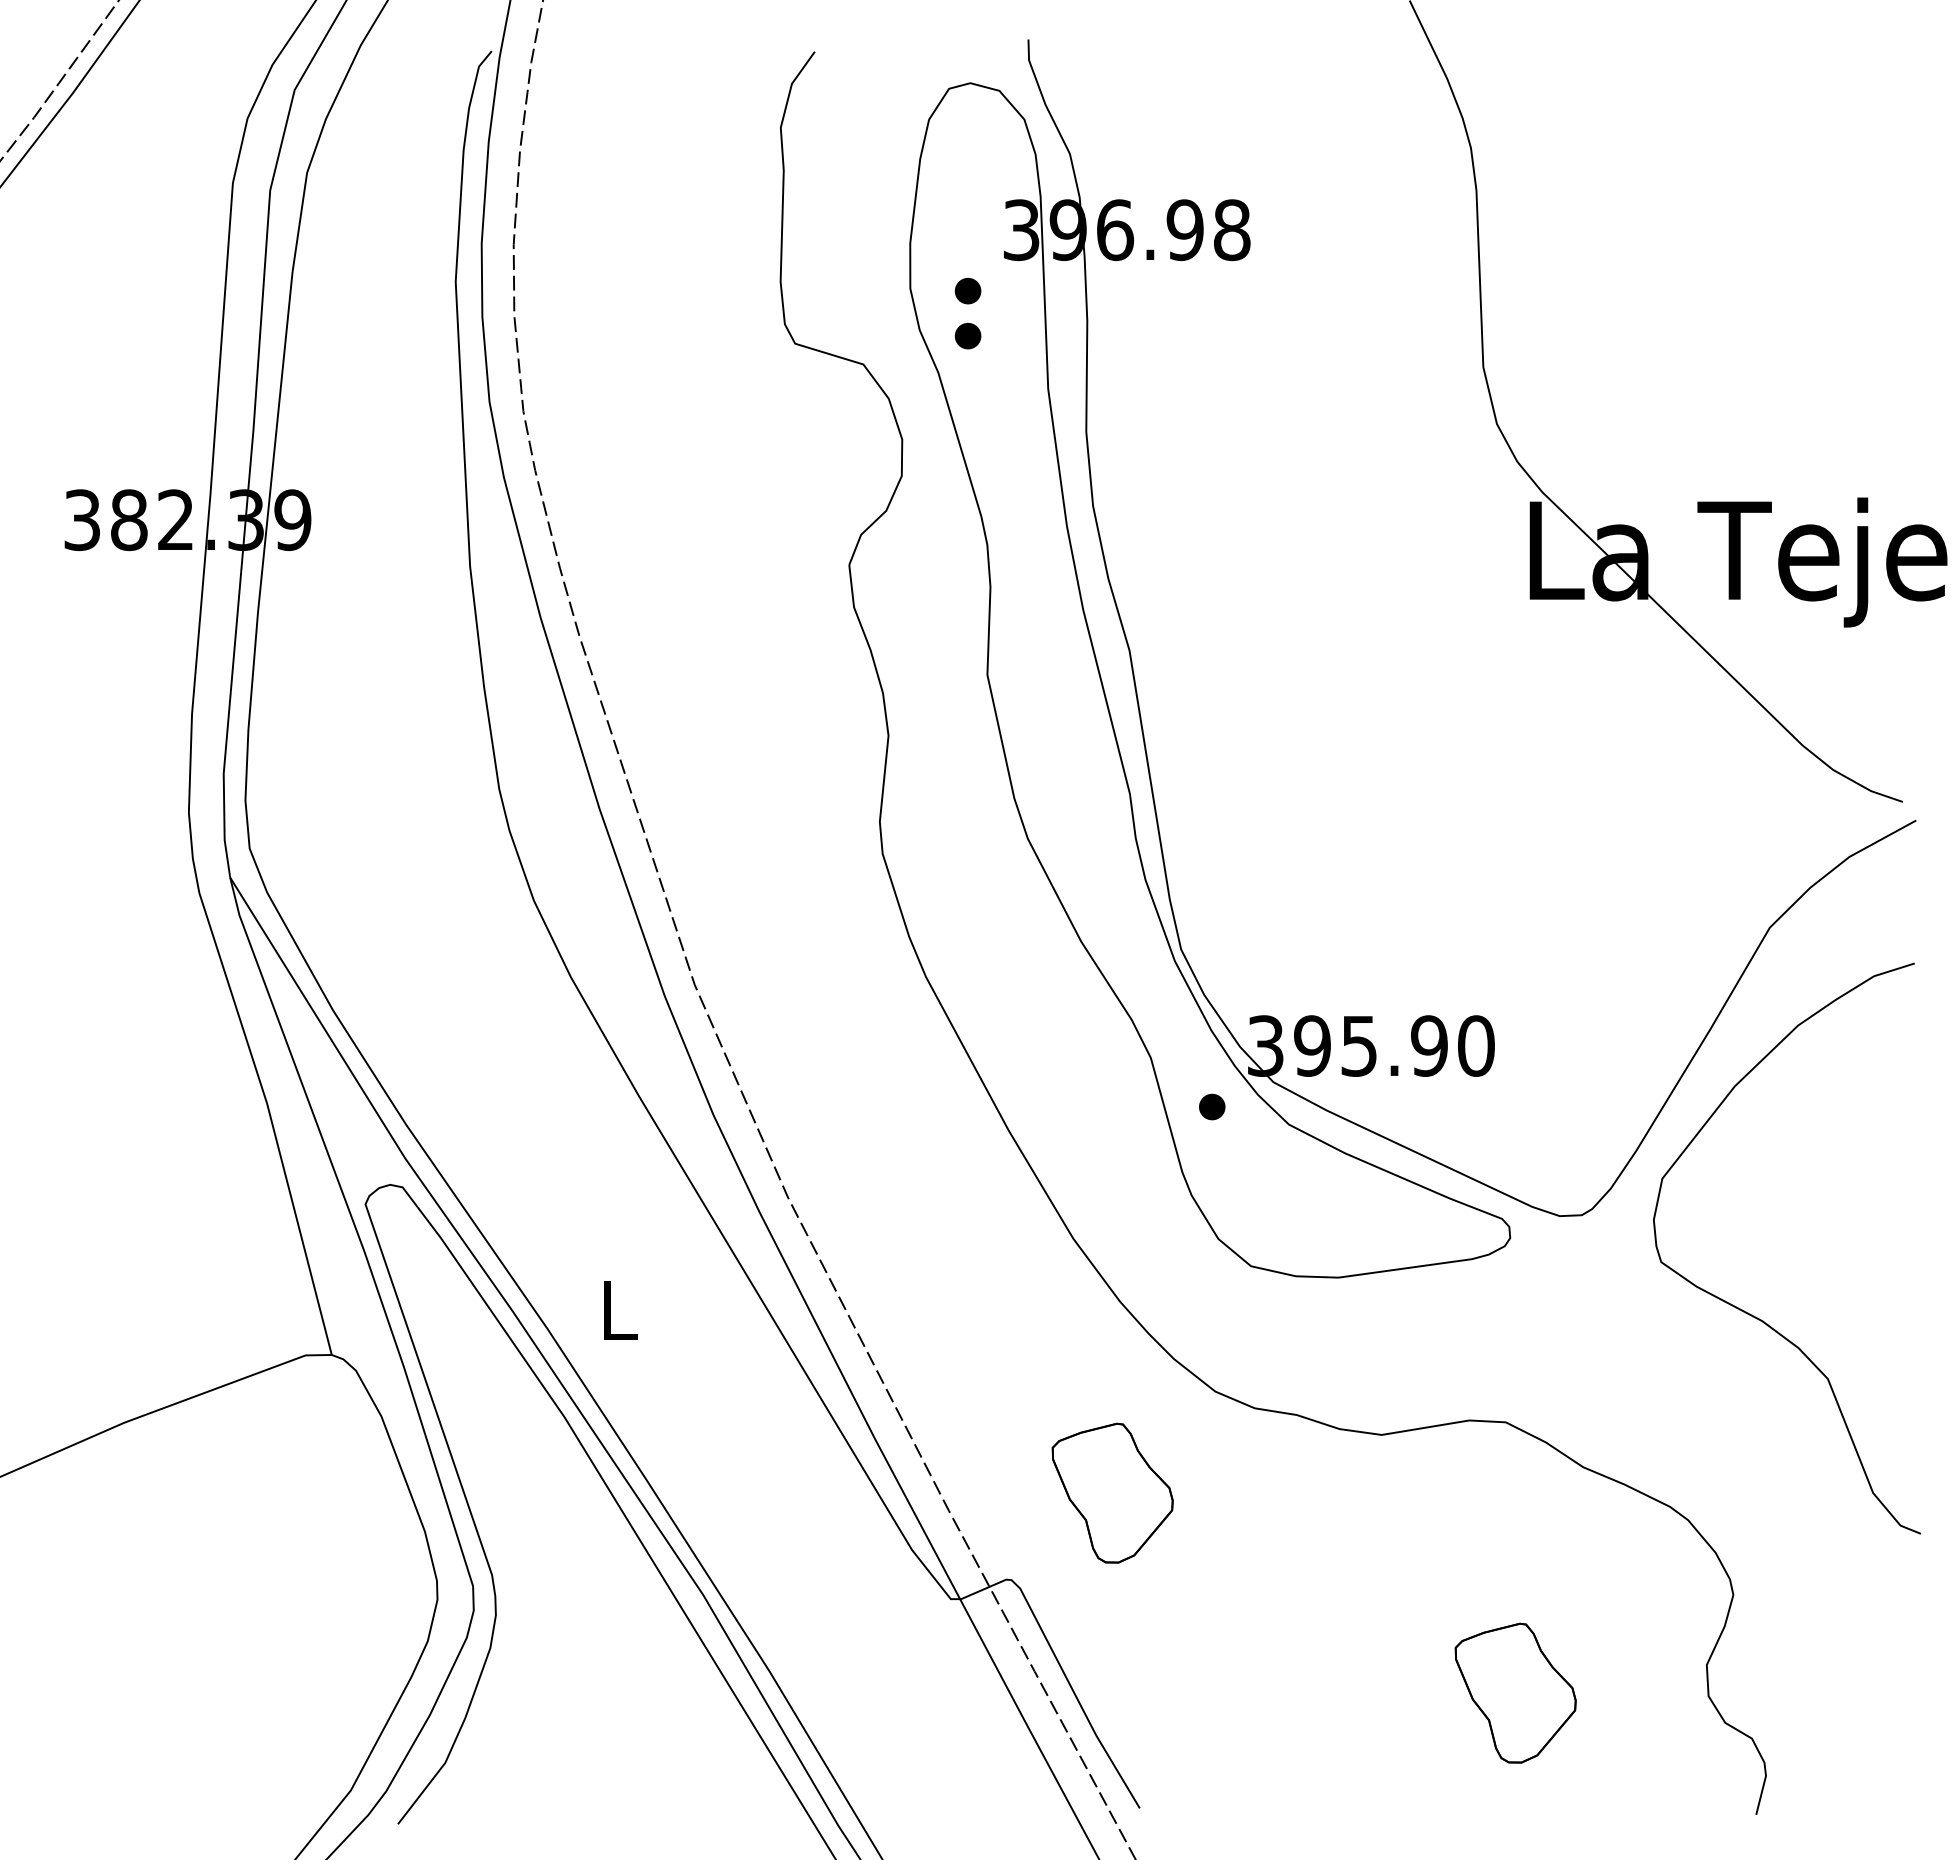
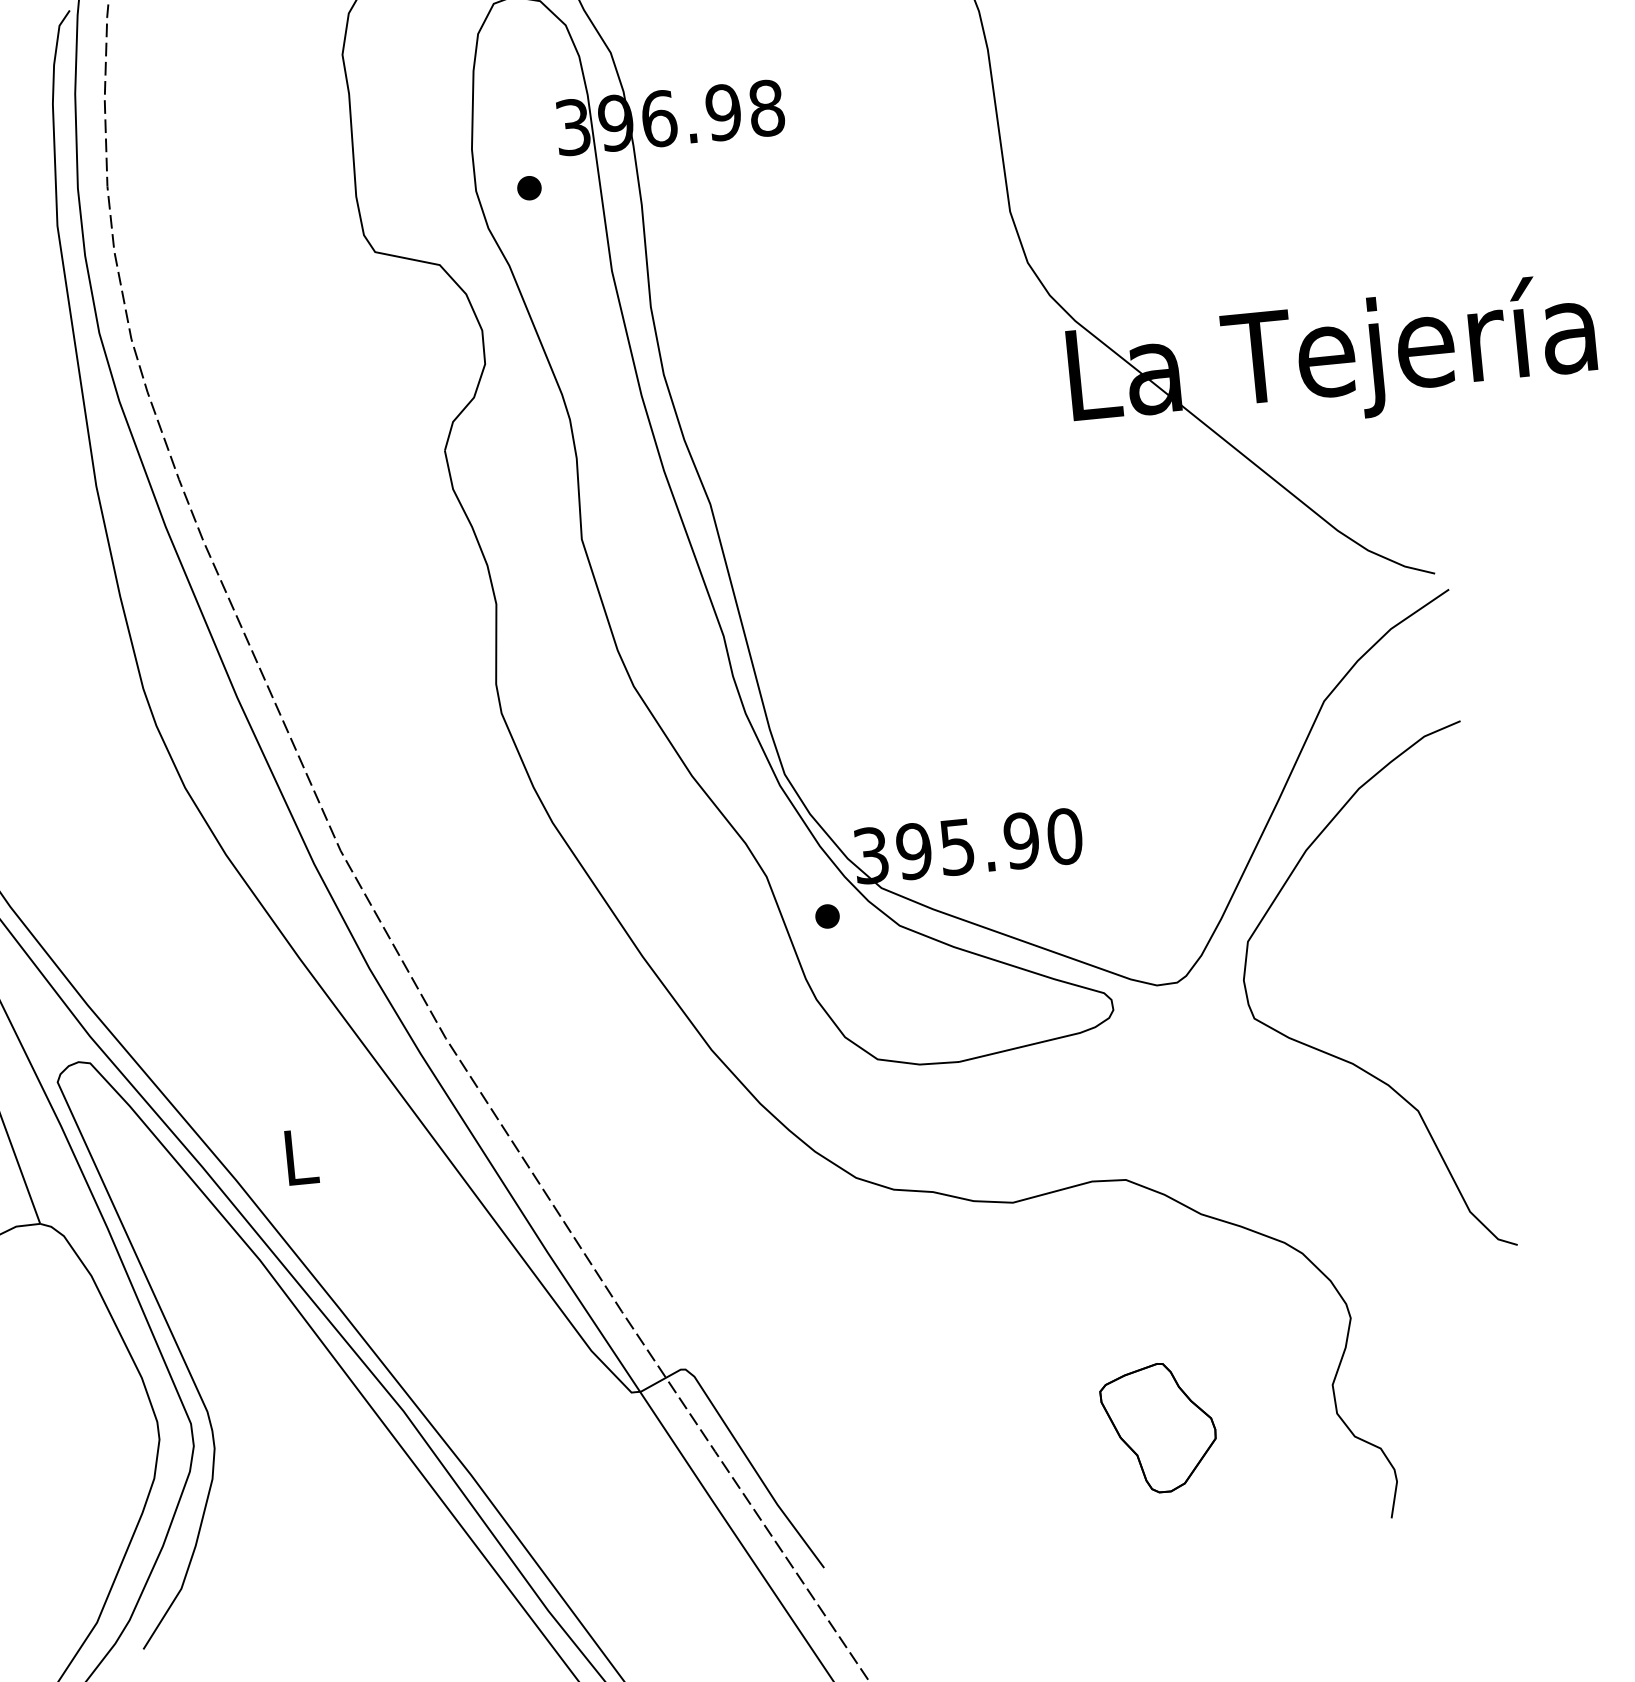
part: (967, 336) -> (533, 229), removed
part: (1112, 1492) -> (770, 1279), removed

